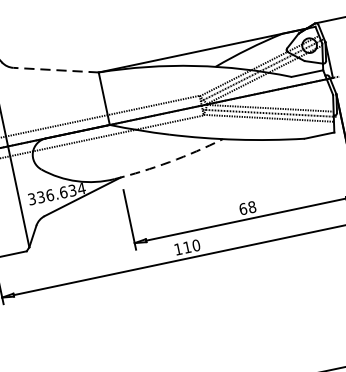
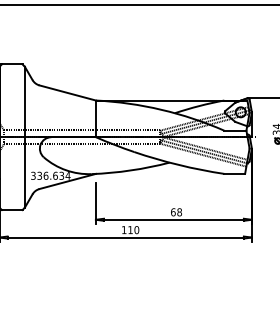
line: (55, 69) -> (67, 92), dashed -> solid
arc: (169, 162) -> (130, 170), dashed -> solid

